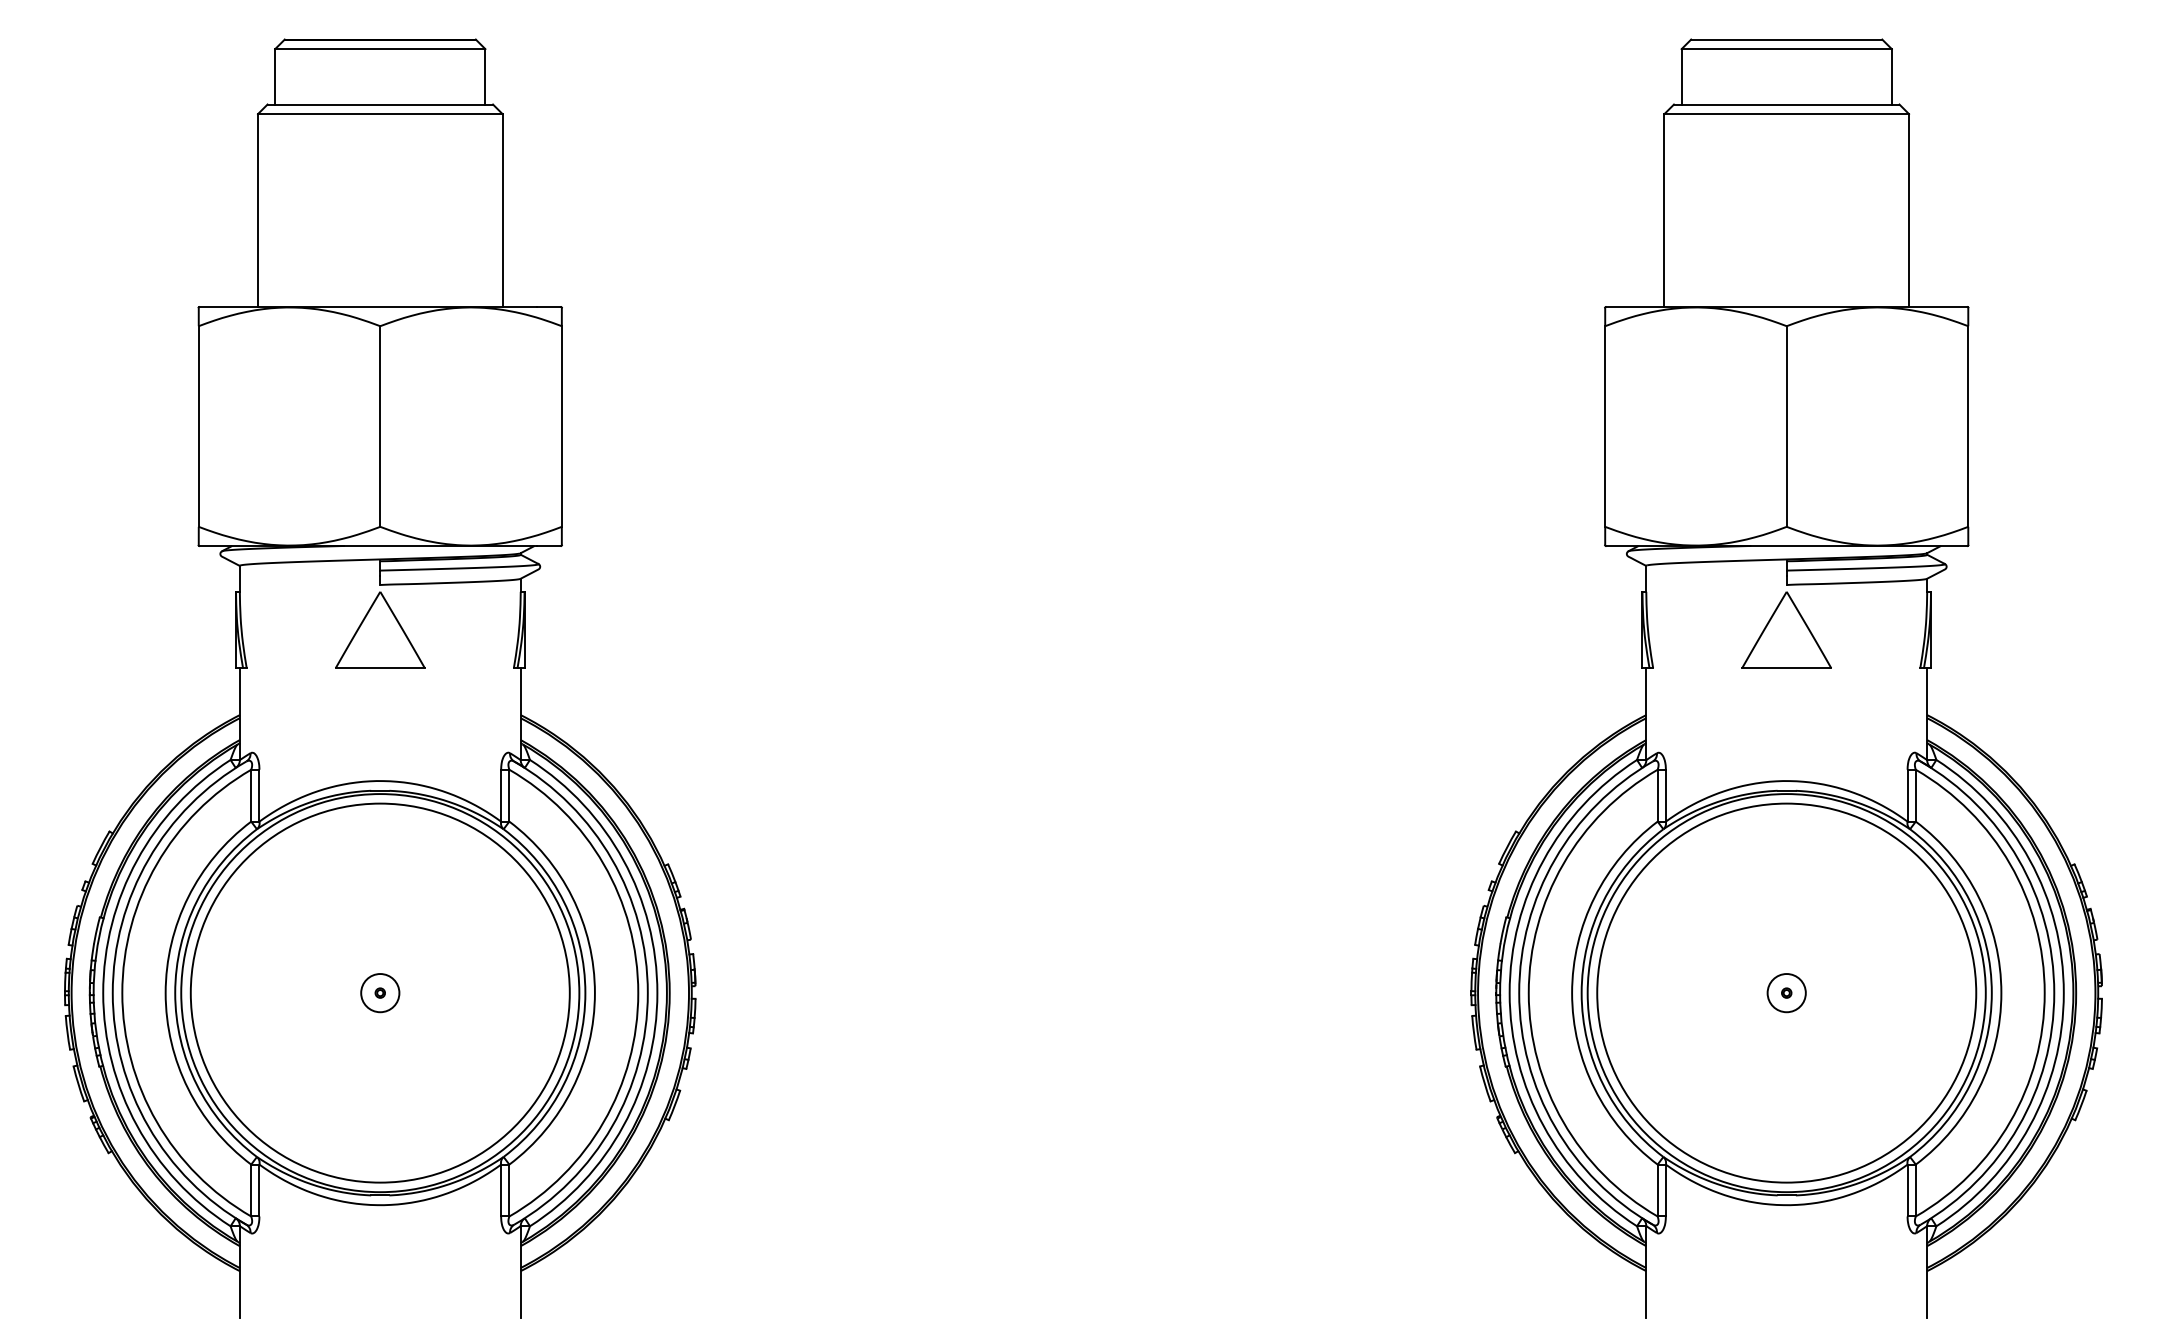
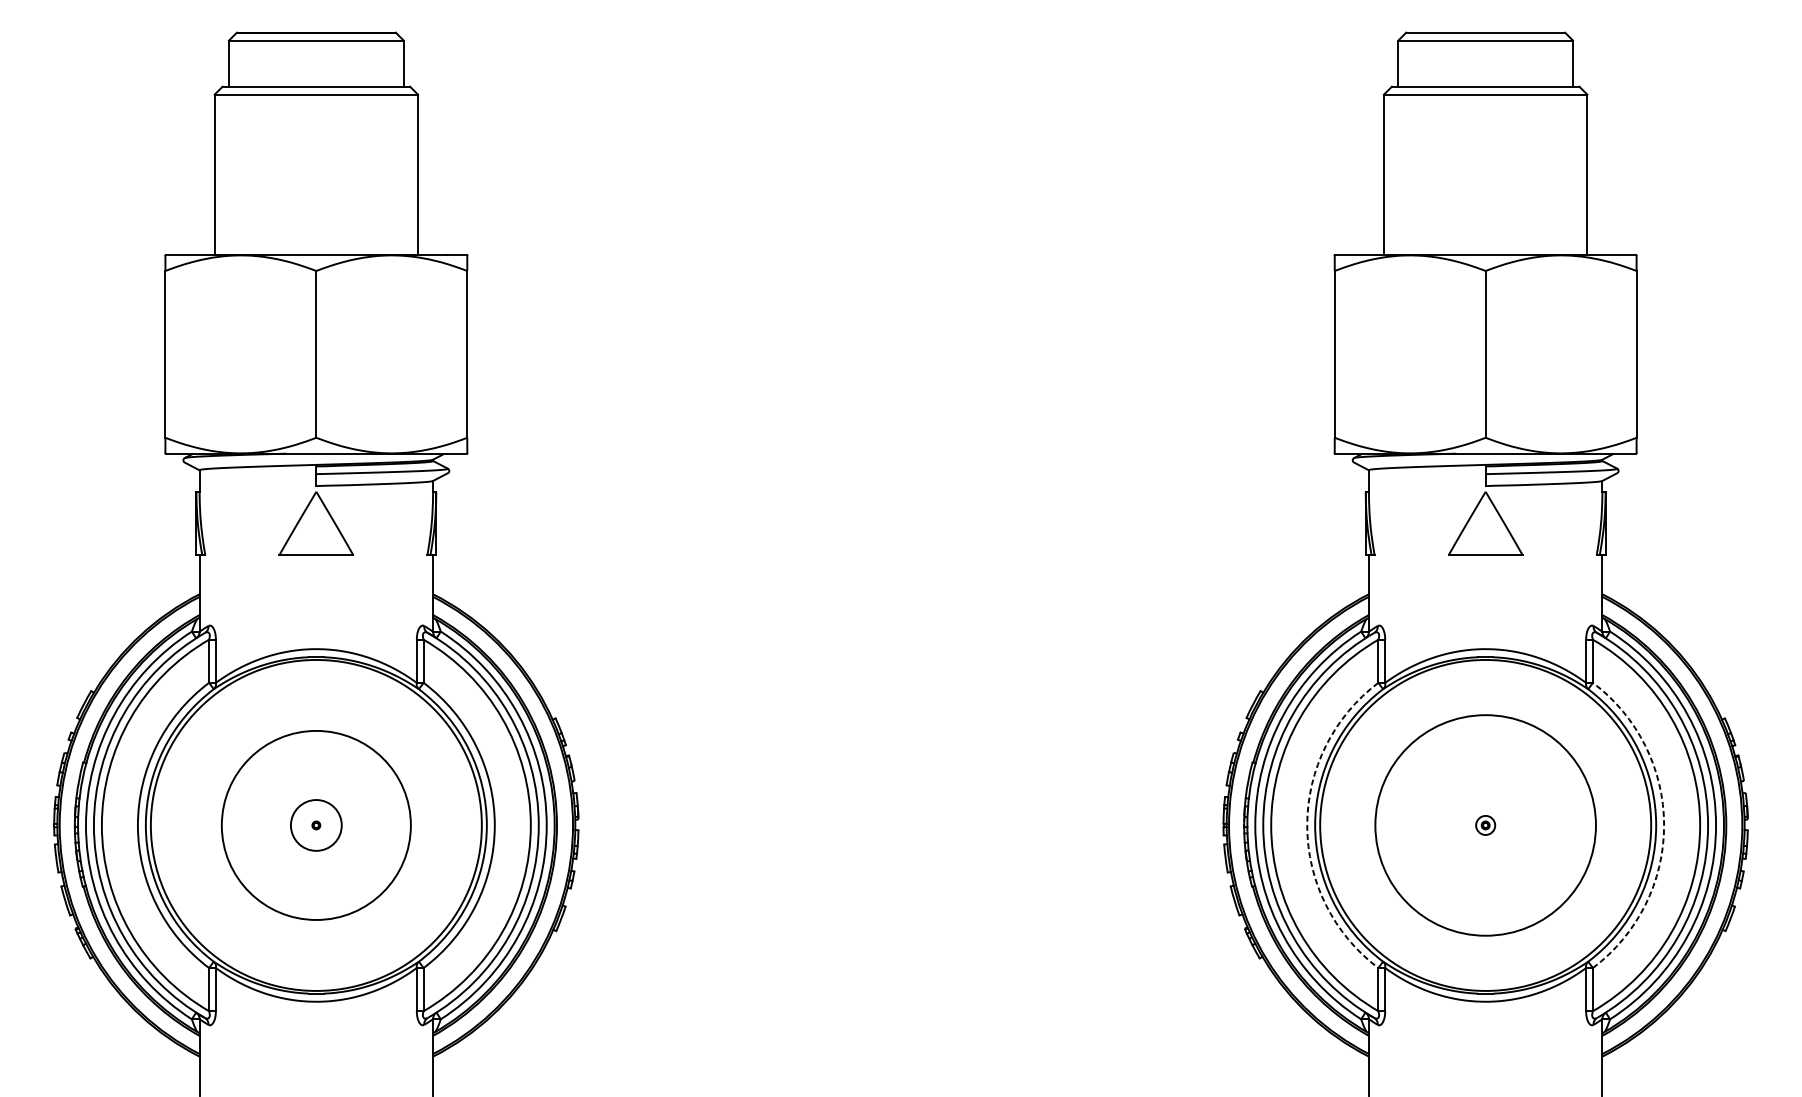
circle: (379, 992) -> (315, 824), size x0.6
circle: (1786, 992) -> (1485, 824), size x0.7
circle: (380, 993) -> (316, 825), size x1.6
arc: (1572, 993) -> (1307, 825), solid -> dashed
circle: (1786, 993) -> (1485, 825), size x0.6
arc: (2001, 993) -> (1664, 825), solid -> dashed

